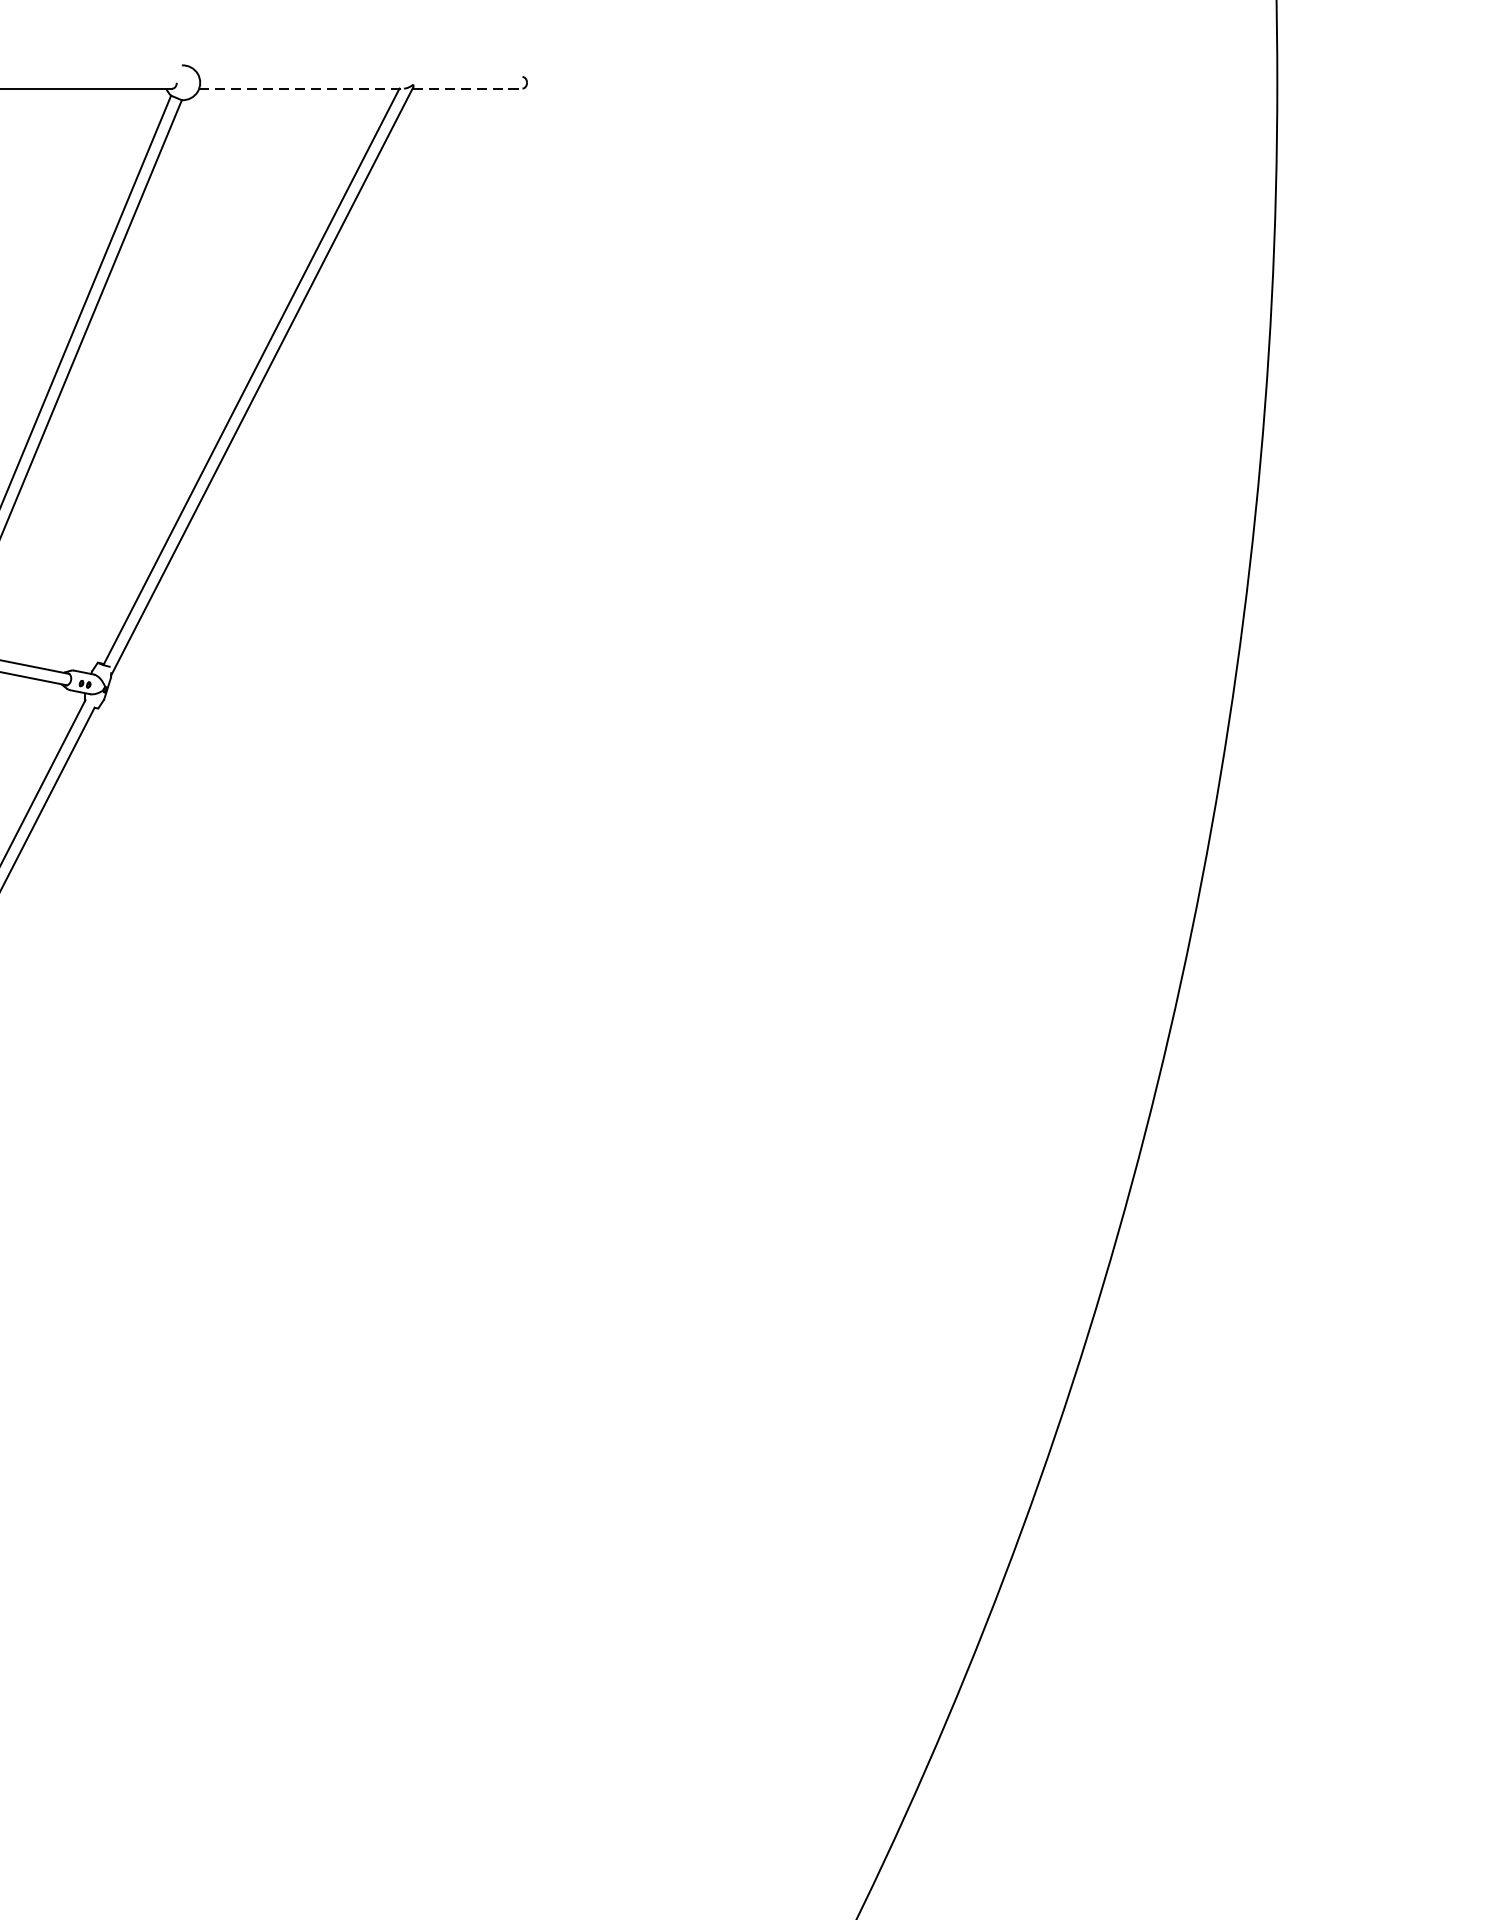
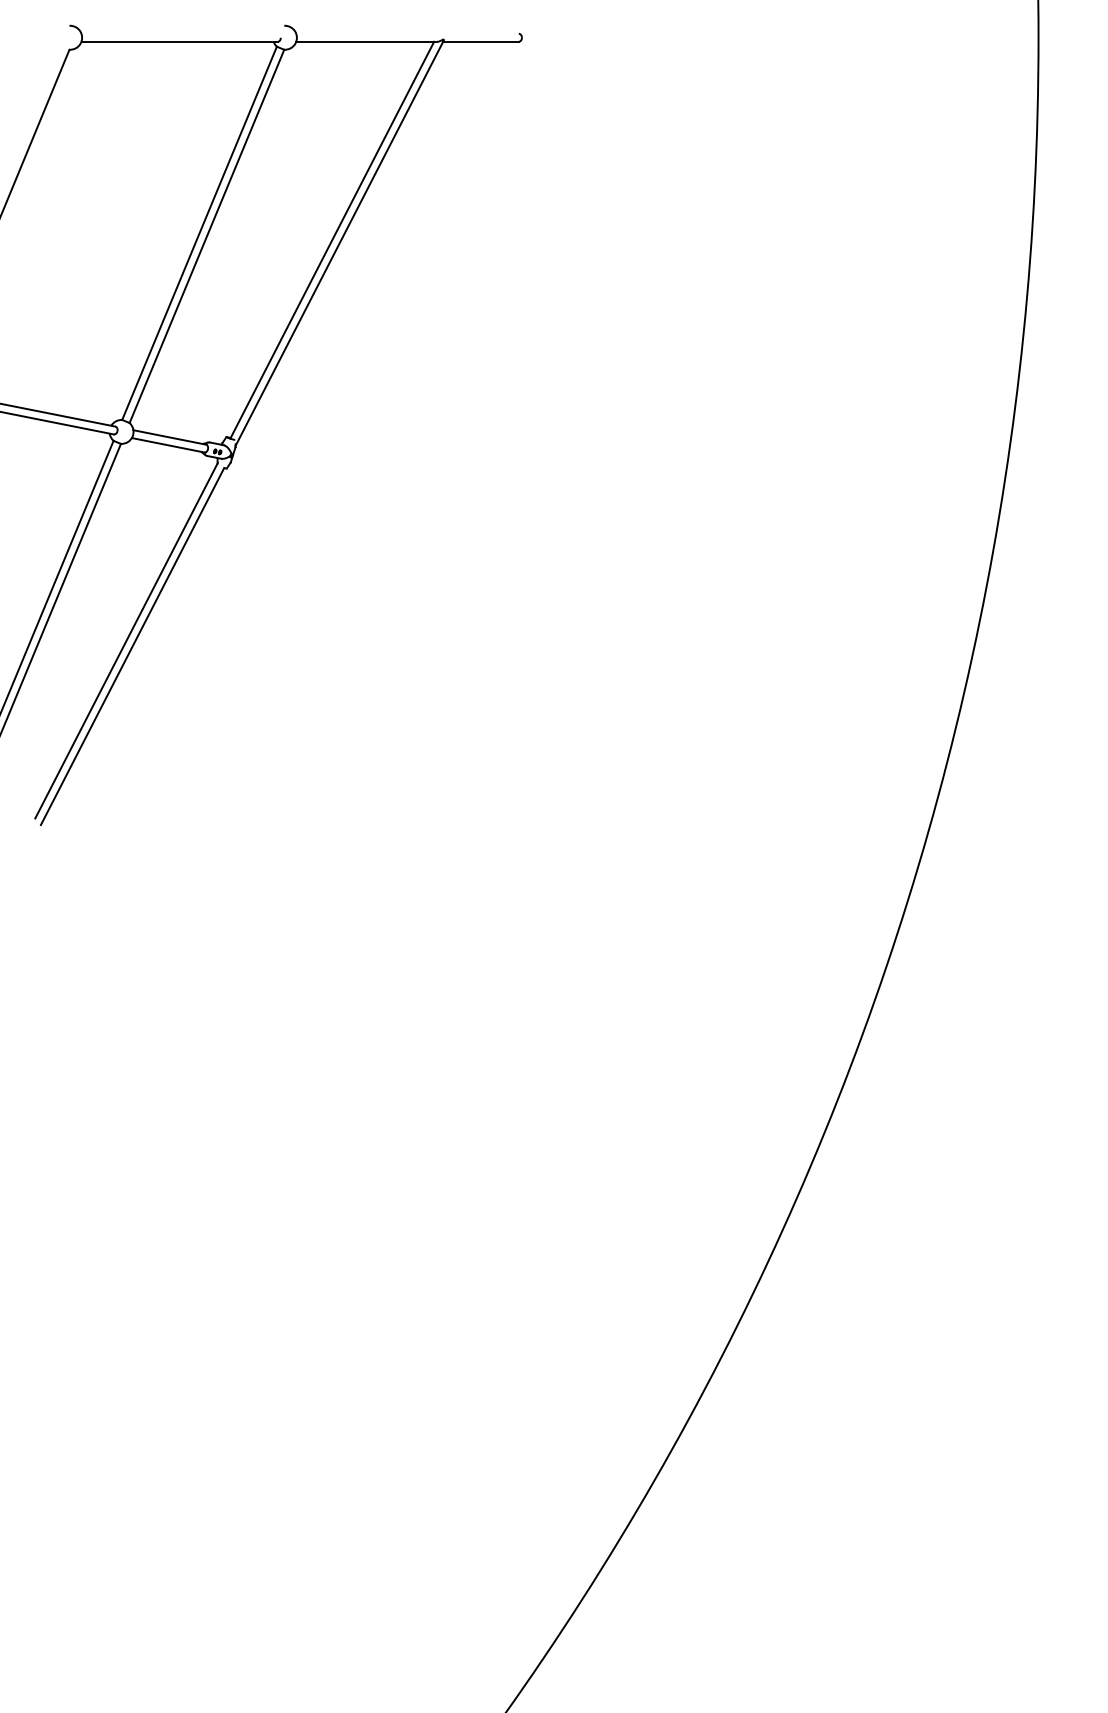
line: (301, 88) -> (366, 41), dashed -> solid
line: (466, 88) -> (480, 41), dashed -> solid

